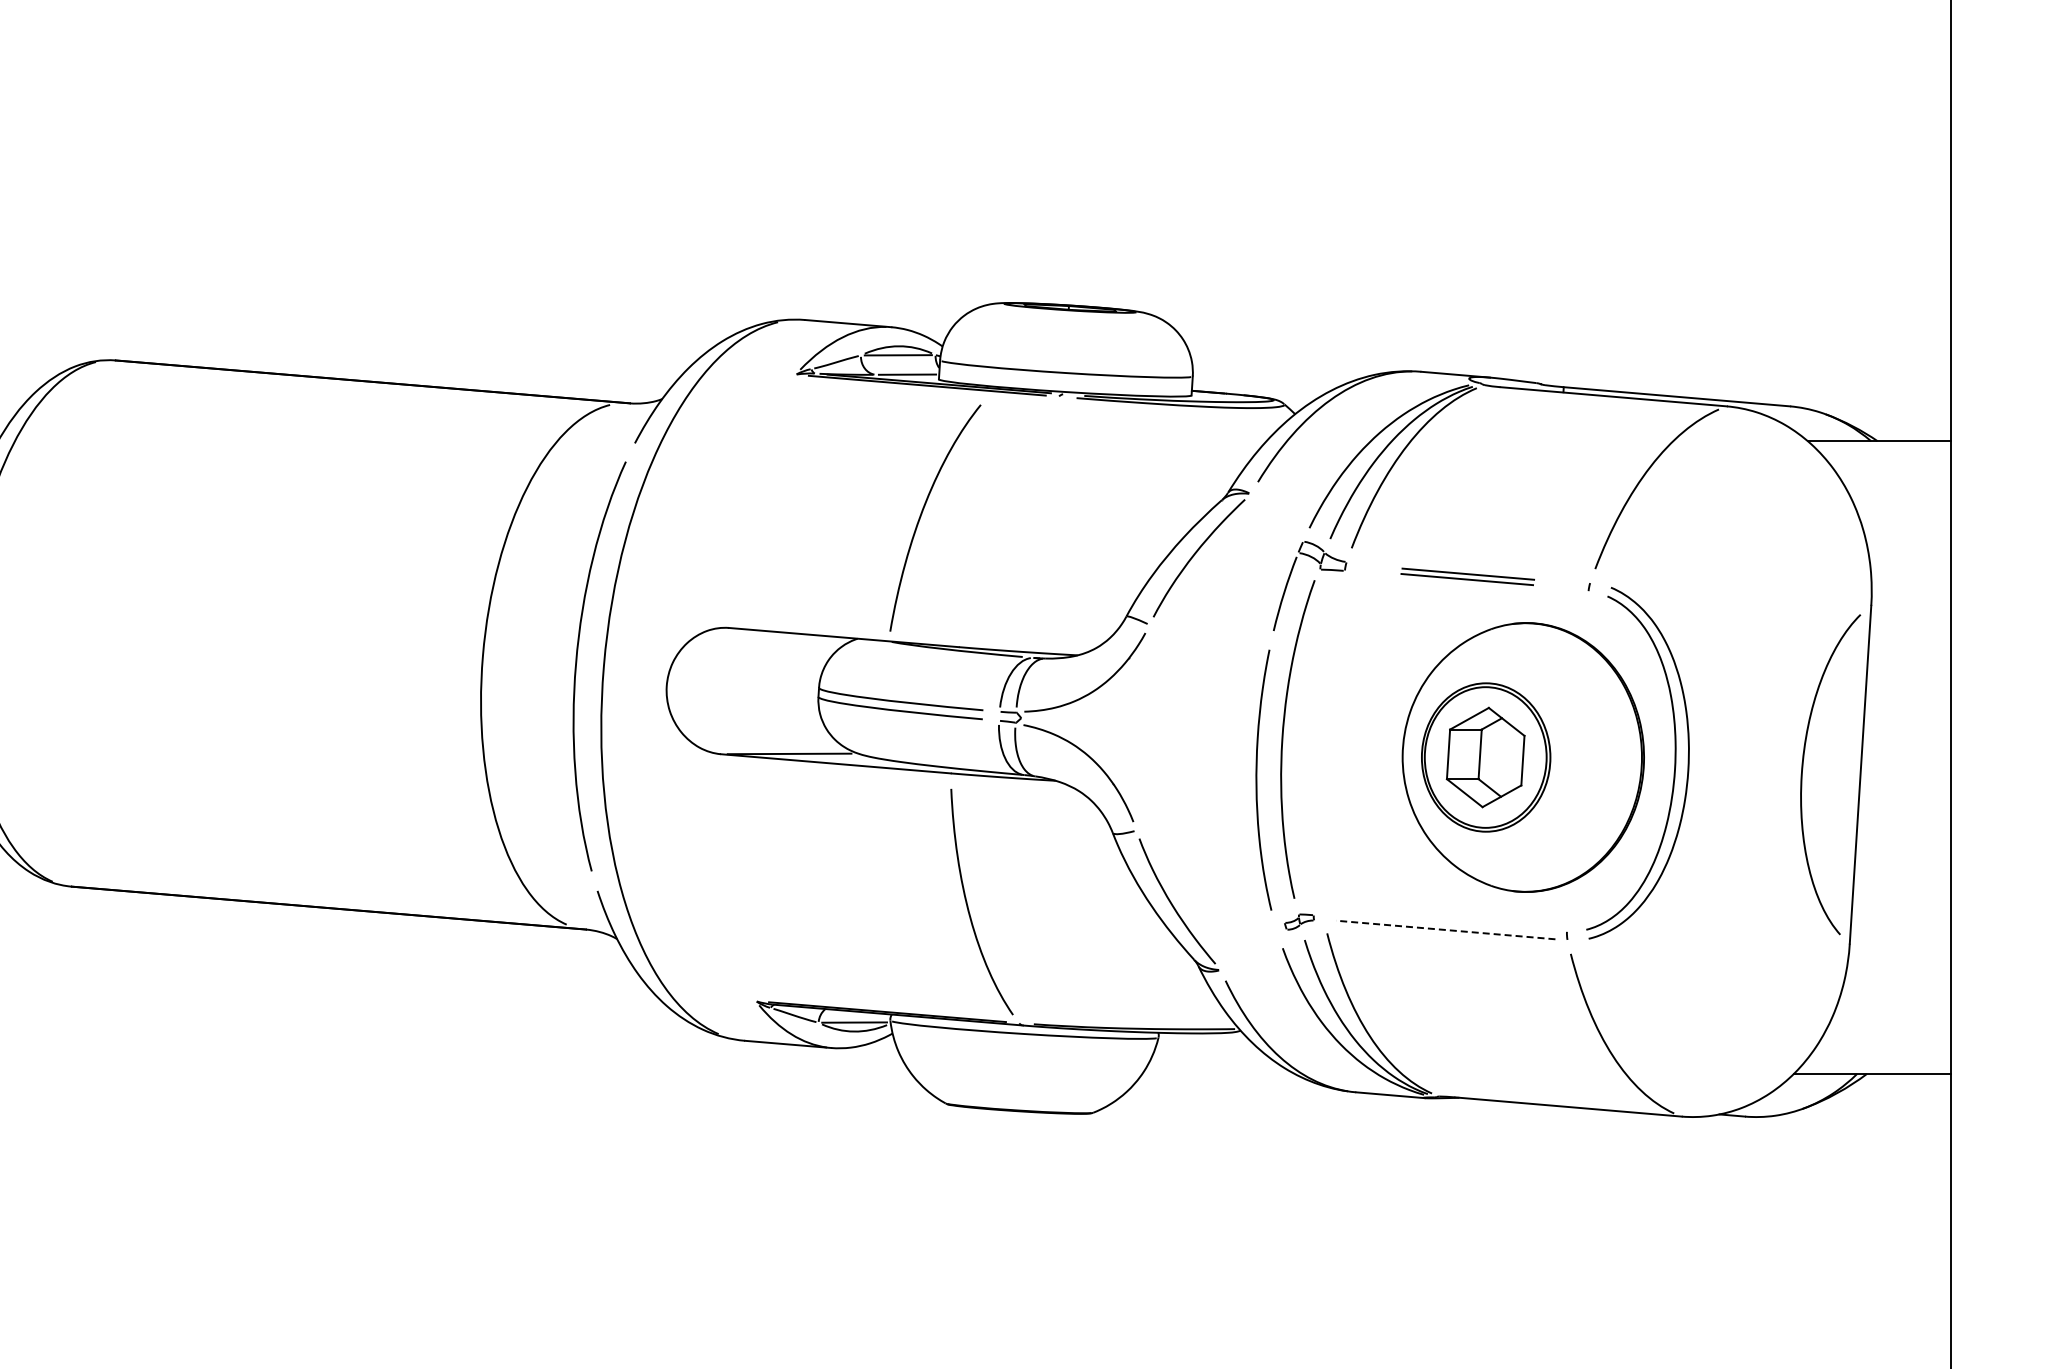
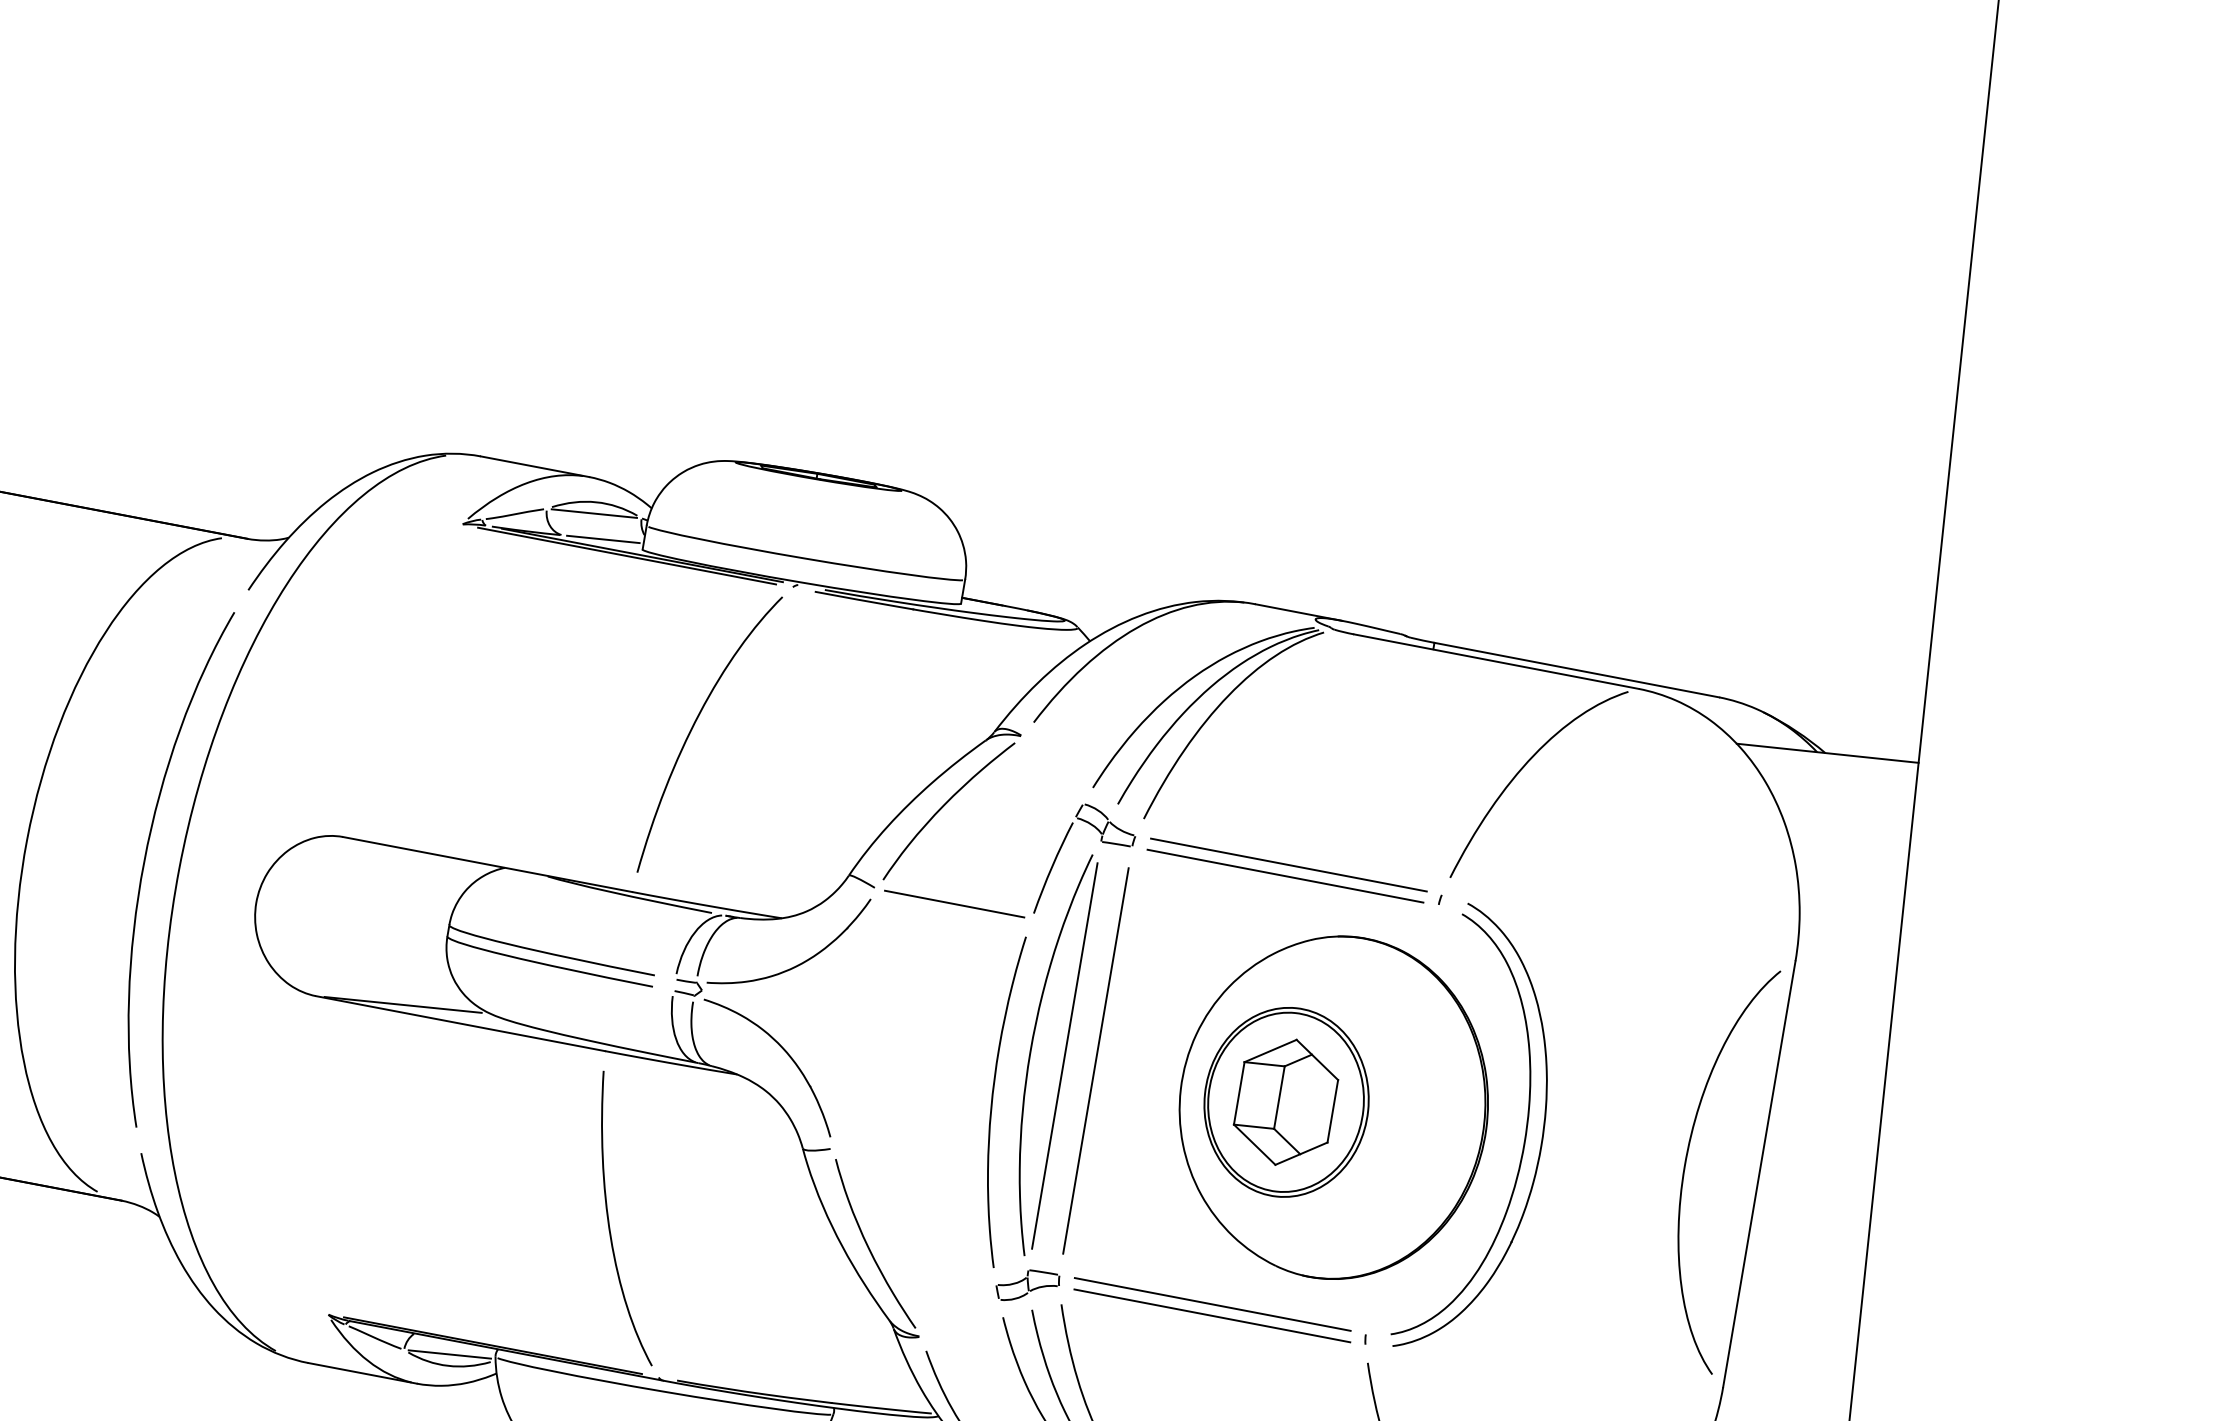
curve: (922, 514) -> (693, 728), moved
part: (1467, 576) -> (1287, 870), size x1.67
line: (1210, 629) -> (953, 903), added
line: (1309, 739) -> (1064, 1055), added
line: (1333, 740) -> (1095, 1060), added
line: (1444, 920) -> (1211, 1303), added
part: (1299, 921) -> (1027, 1285), size x1.67
line: (1445, 929) -> (1212, 1315), dashed -> solid

